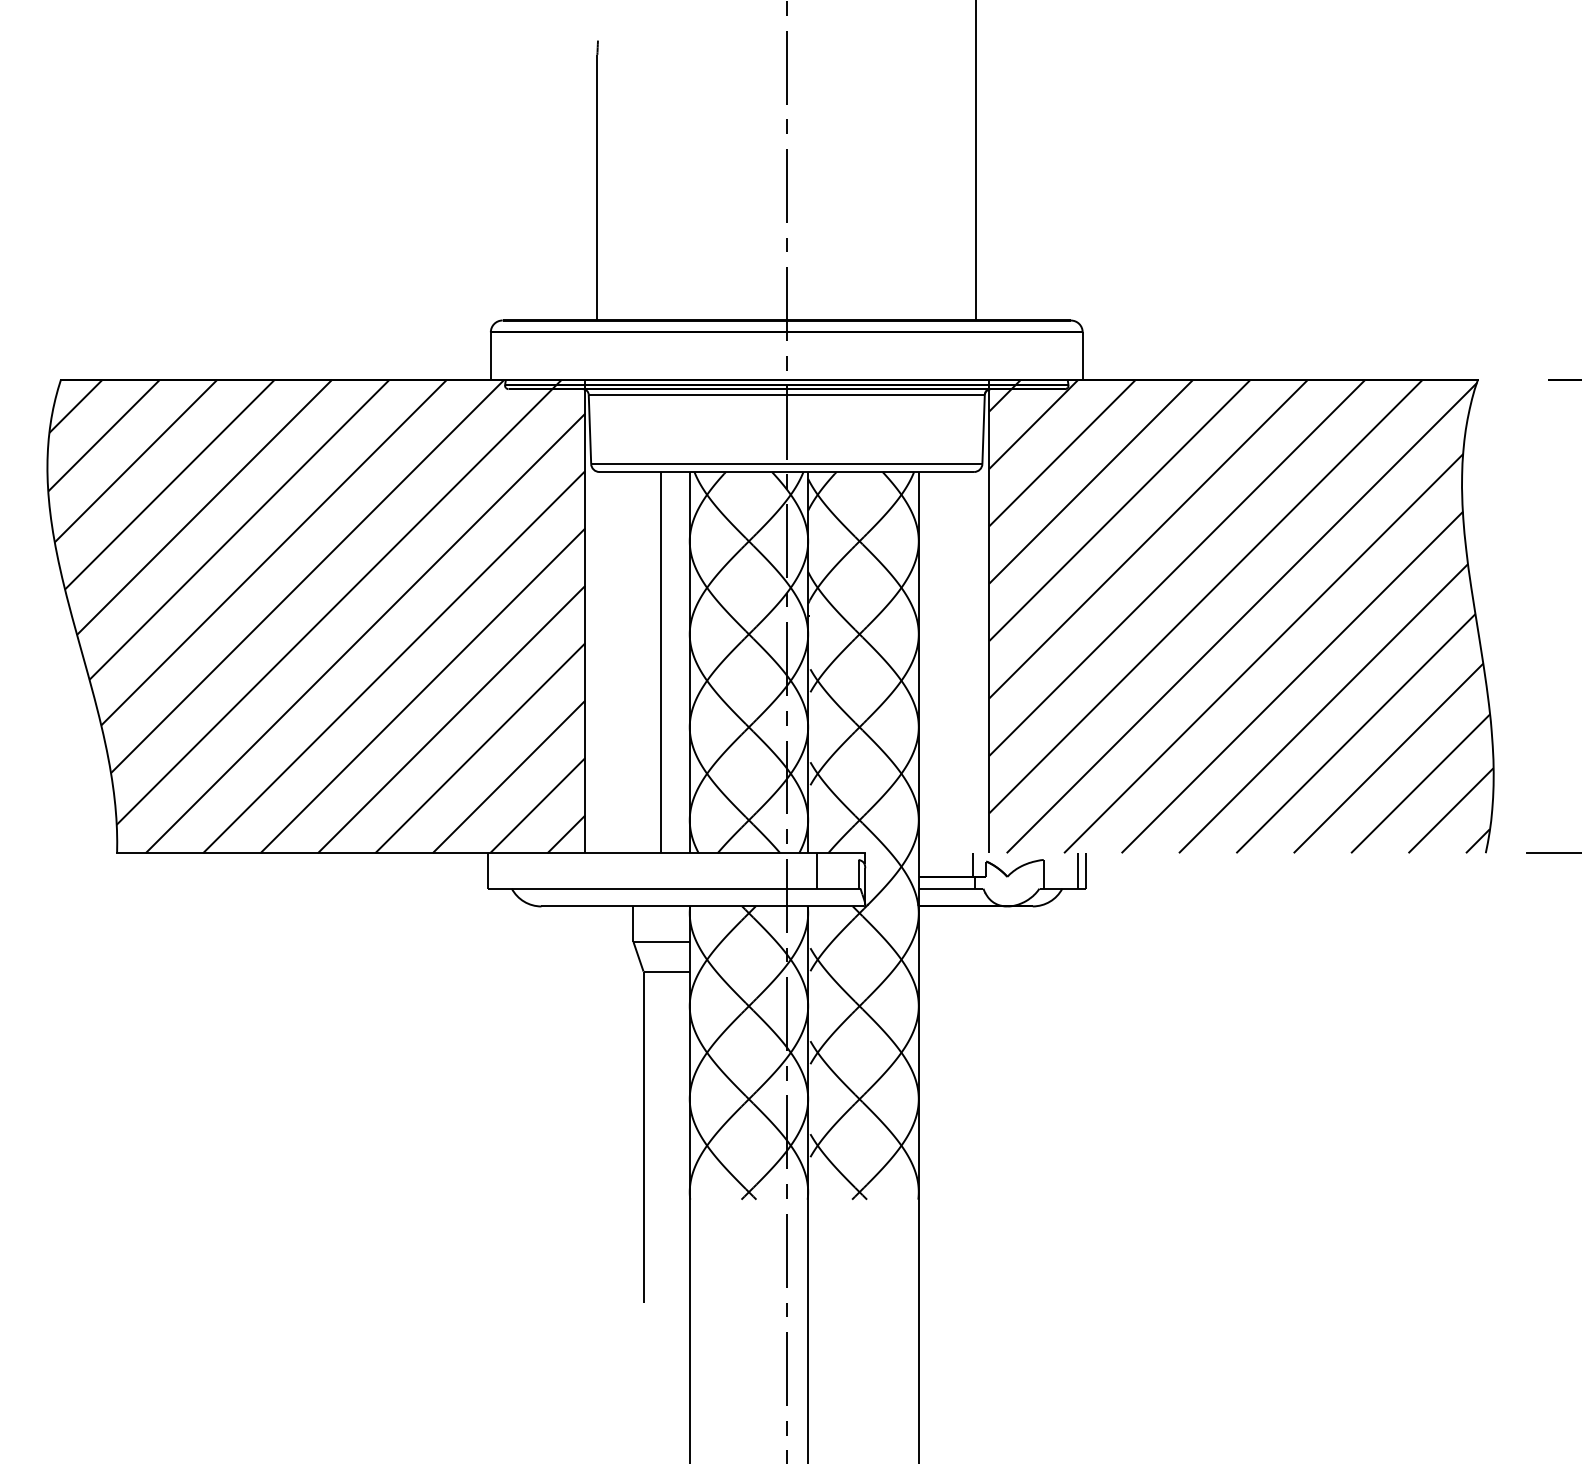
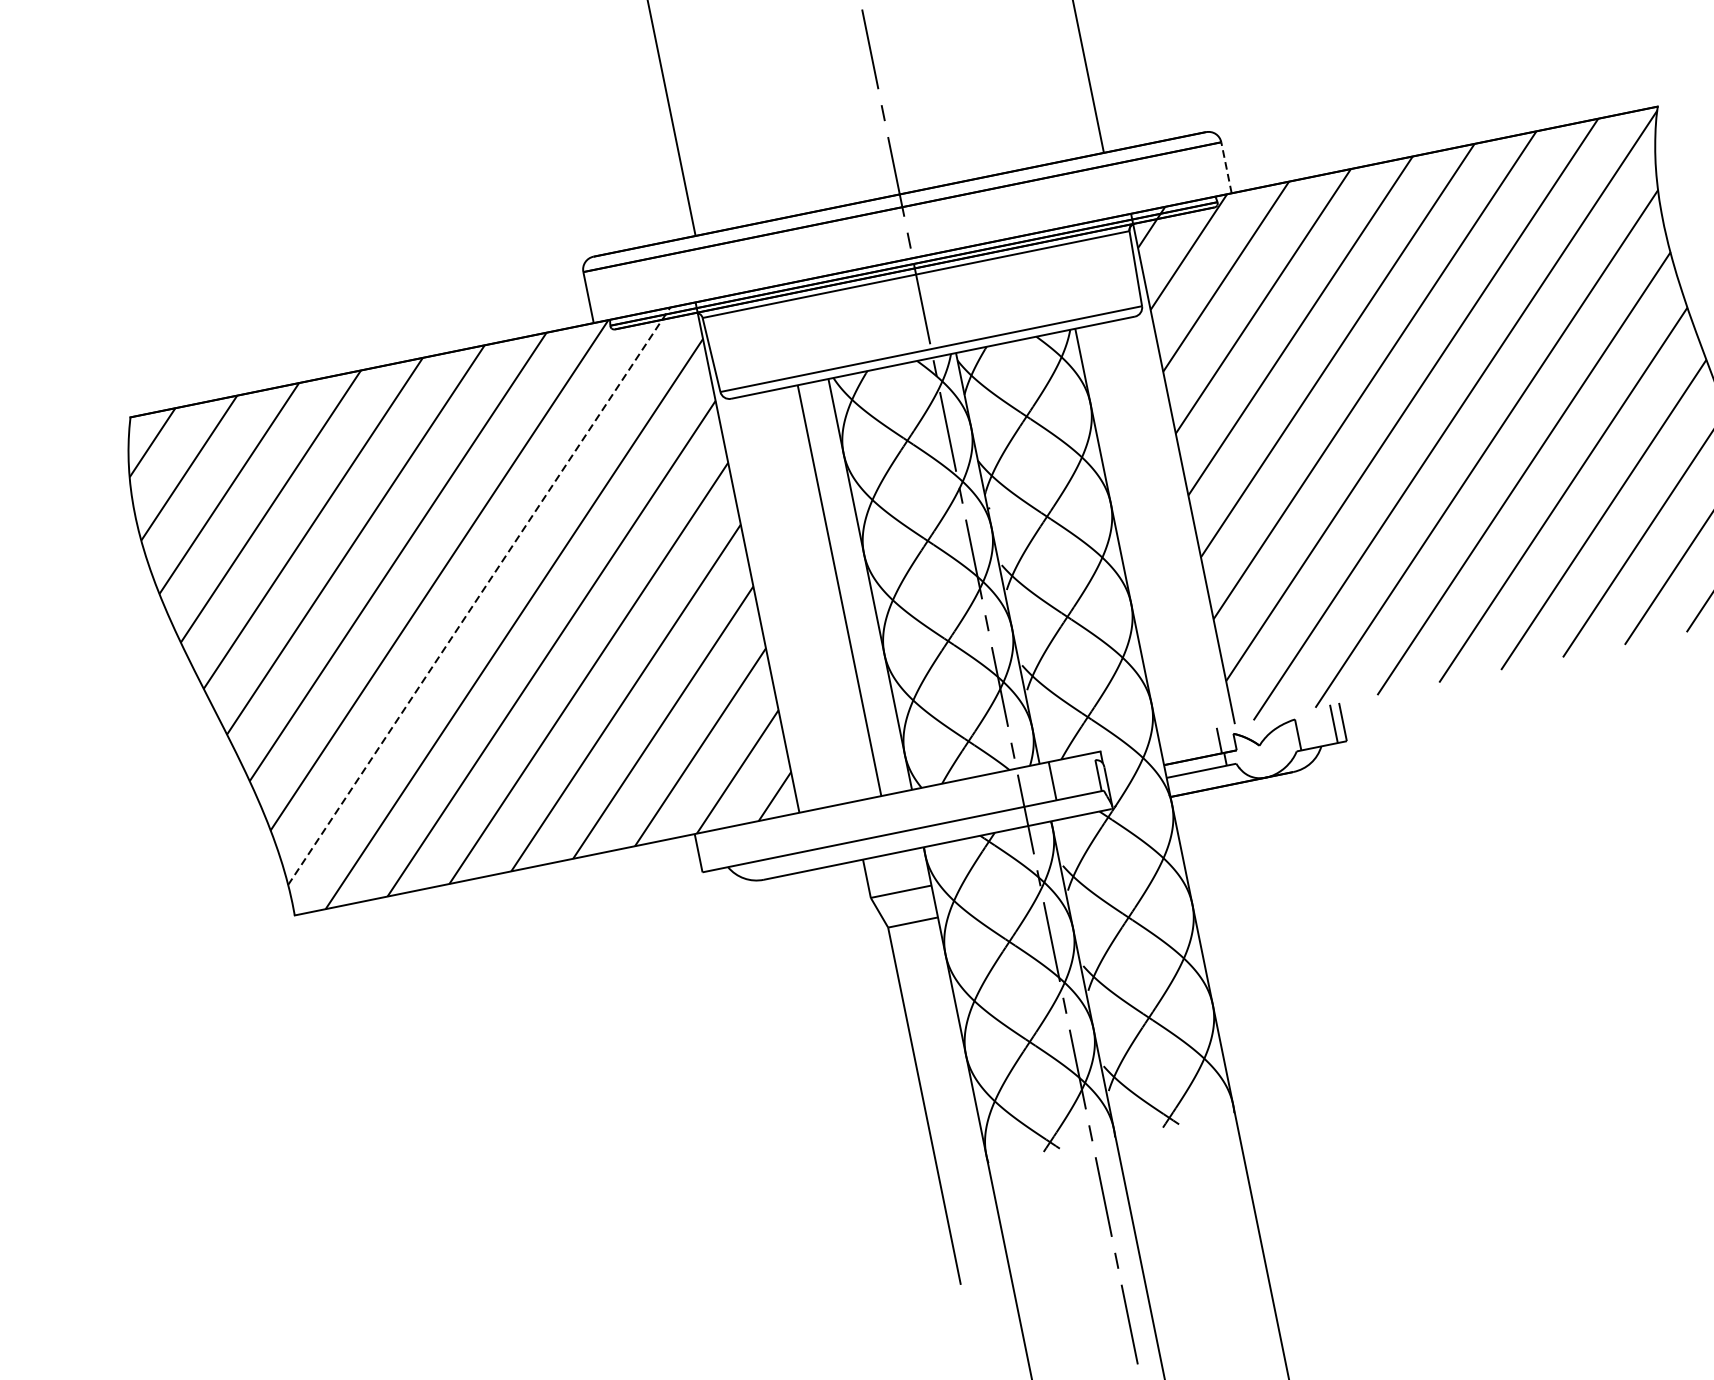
line: (1082, 356) -> (1226, 168), solid -> dashed
line: (339, 602) -> (479, 596), solid -> dashed

